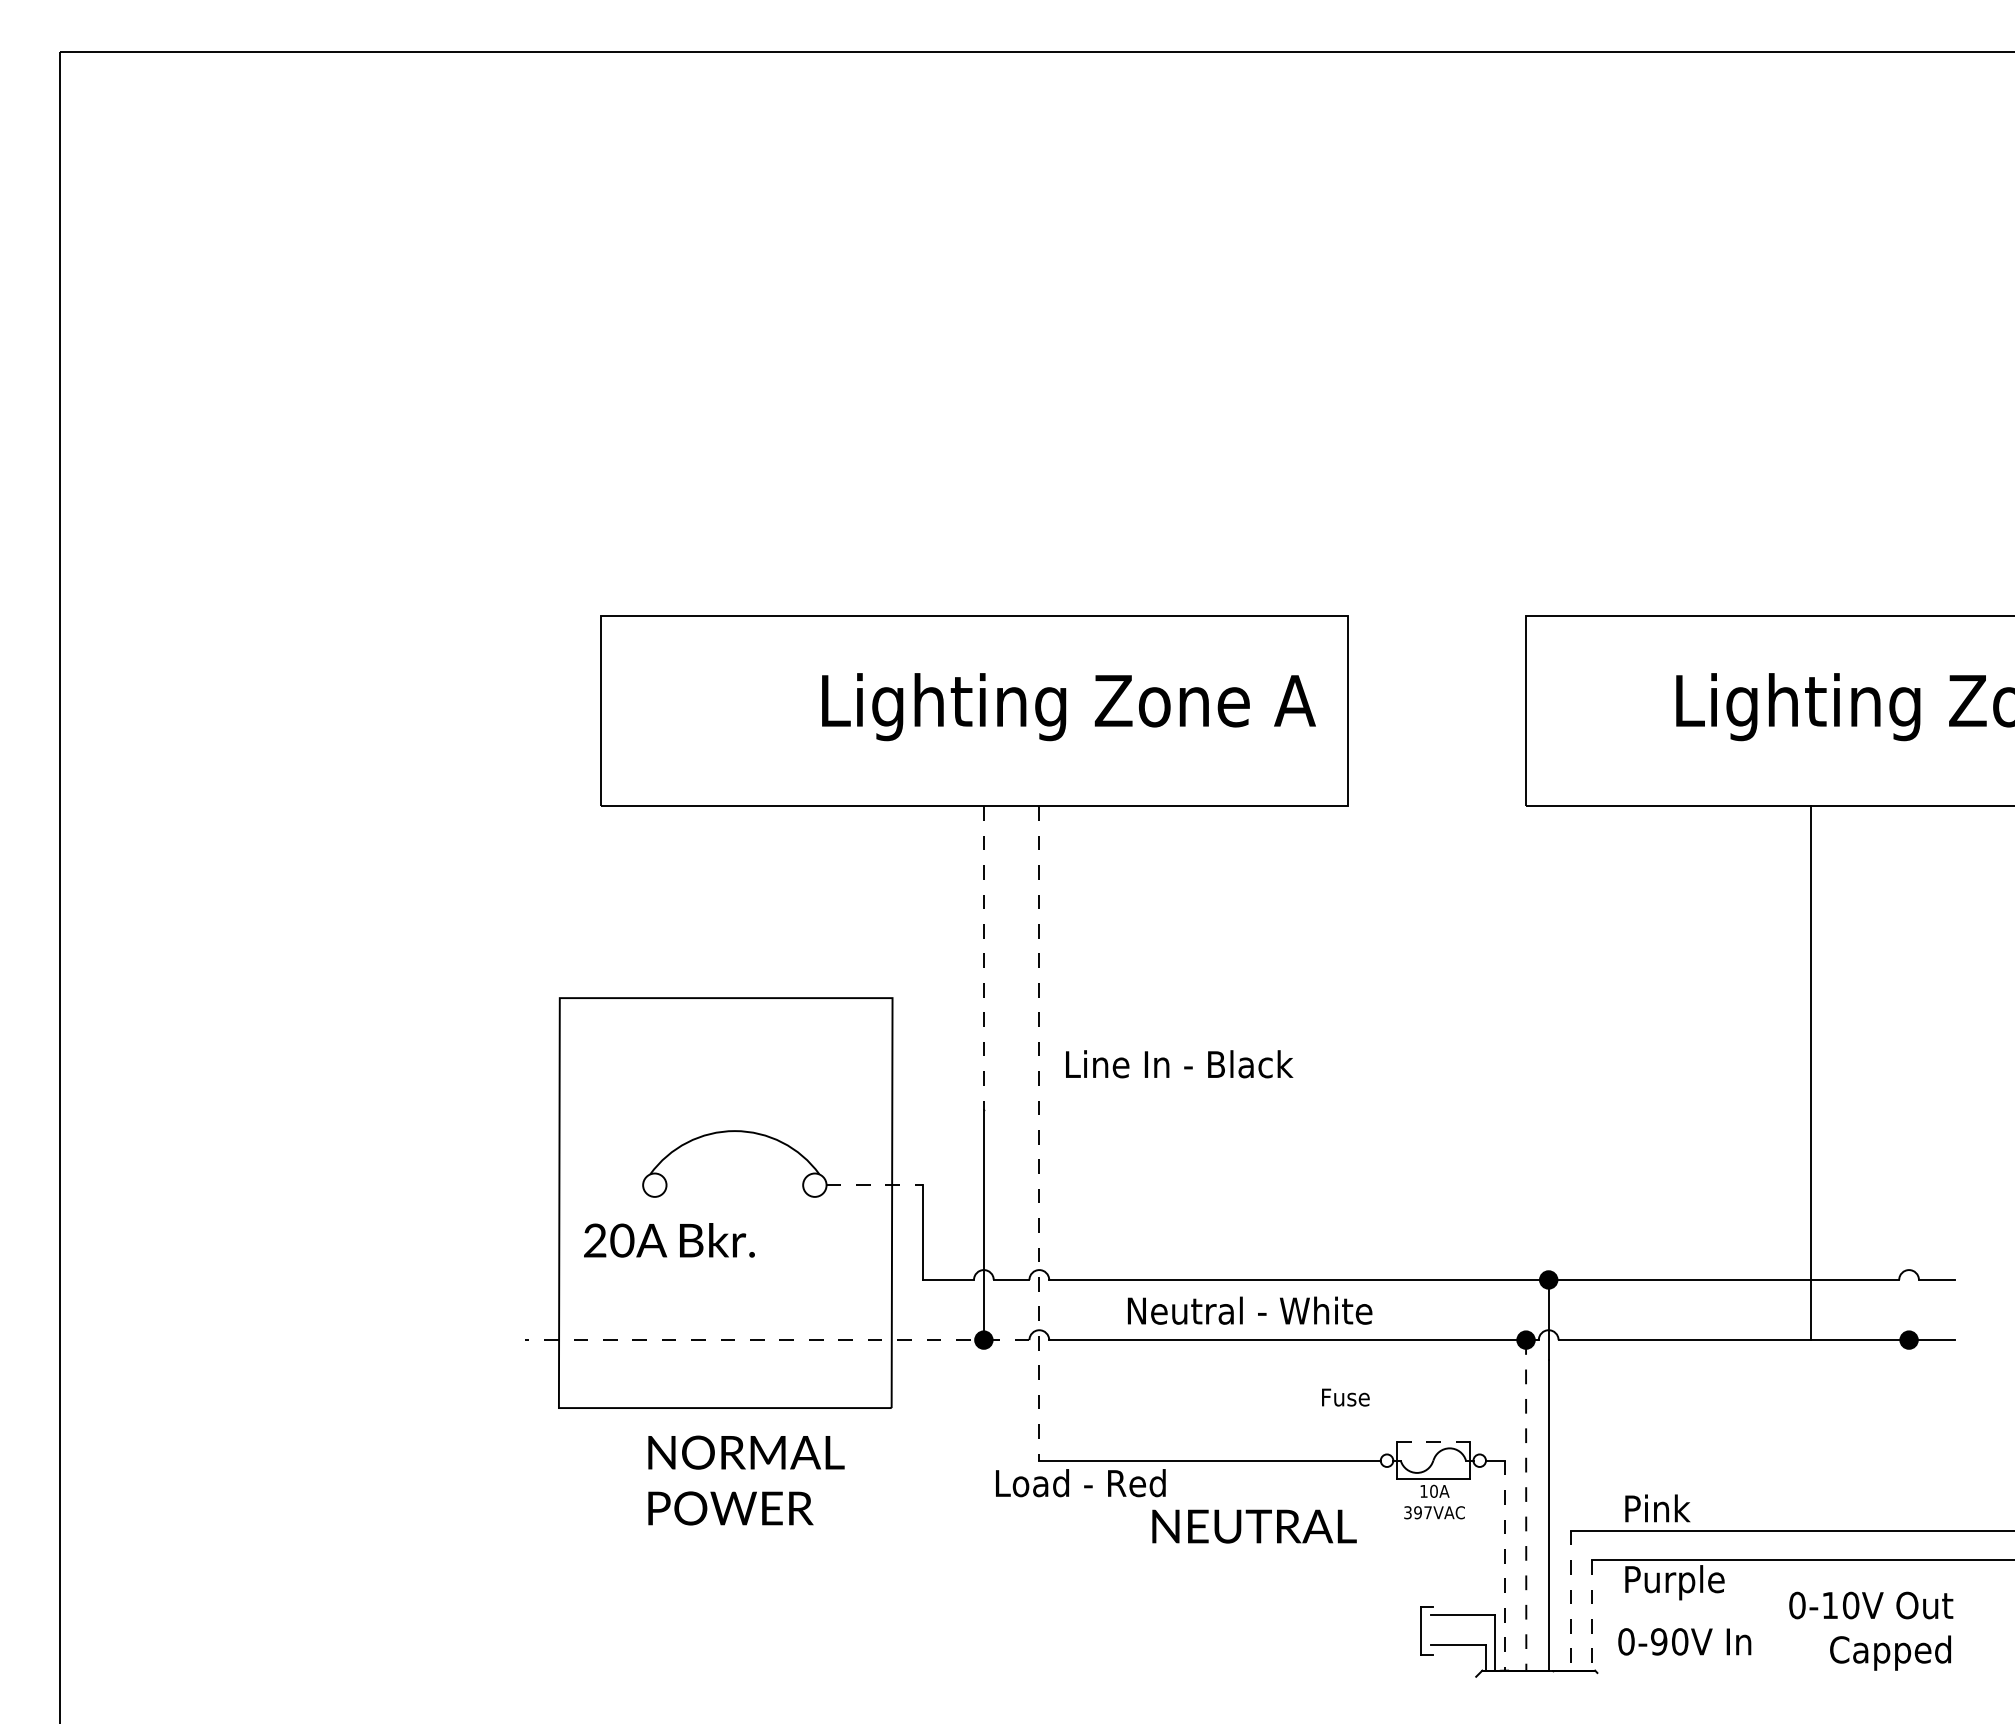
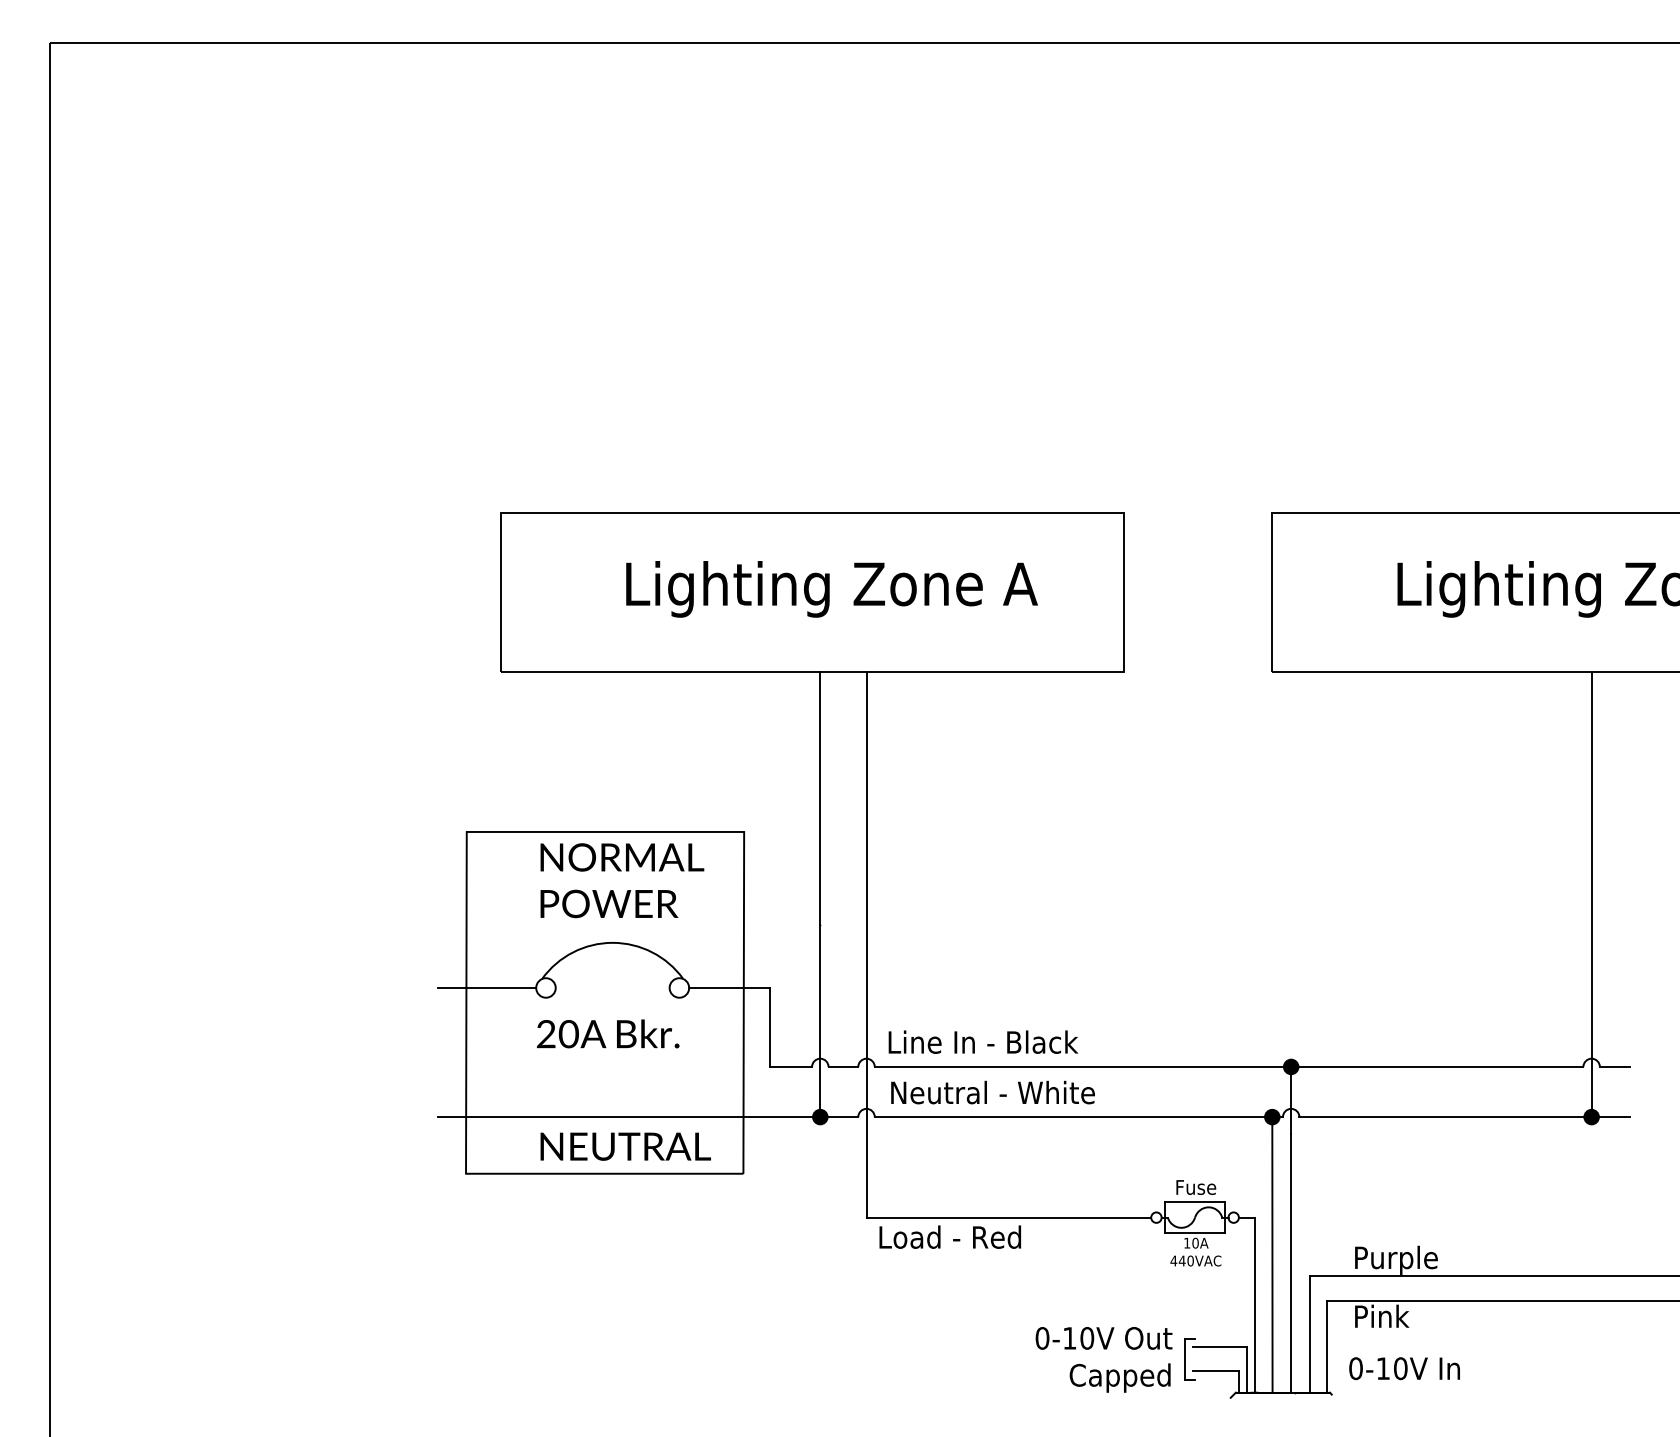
text: (1068, 707) -> (831, 589), moved
line: (983, 958) -> (819, 798), dashed -> solid
text: (1179, 1064) -> (983, 1042), moved
line: (1811, 1073) -> (1591, 894), moved
line: (1039, 1134) -> (866, 945), dashed -> solid
line: (584, 1185) -> (487, 988), added
line: (875, 1185) -> (729, 988), dashed -> solid
text: (669, 1240) -> (608, 1034), moved
text: (1250, 1310) -> (993, 1092), moved
line: (776, 1340) -> (647, 1117), dashed -> solid
text: (1345, 1397) -> (1195, 1187), moved
line: (1433, 1442) -> (1195, 1202), dashed -> solid
text: (746, 1480) -> (622, 880), moved
text: (1080, 1483) -> (950, 1237), moved
line: (1526, 1505) -> (1272, 1254), dashed -> solid
text: (1684, 1511) -> (1404, 1259), Pink -> Purple
text: (1417, 1512) -> (1181, 1260), 397VAC -> 440VAC
text: (1254, 1526) -> (625, 1146), moved
line: (1505, 1566) -> (1255, 1305), dashed -> solid
text: (1684, 1582) -> (1404, 1319), Purple -> Pink
line: (1570, 1600) -> (1309, 1334), dashed -> solid
line: (1592, 1615) -> (1327, 1346), dashed -> solid
text: (1871, 1630) -> (1104, 1359), moved
text: (1659, 1641) -> (1383, 1368), 0-90V -> 0-10V

